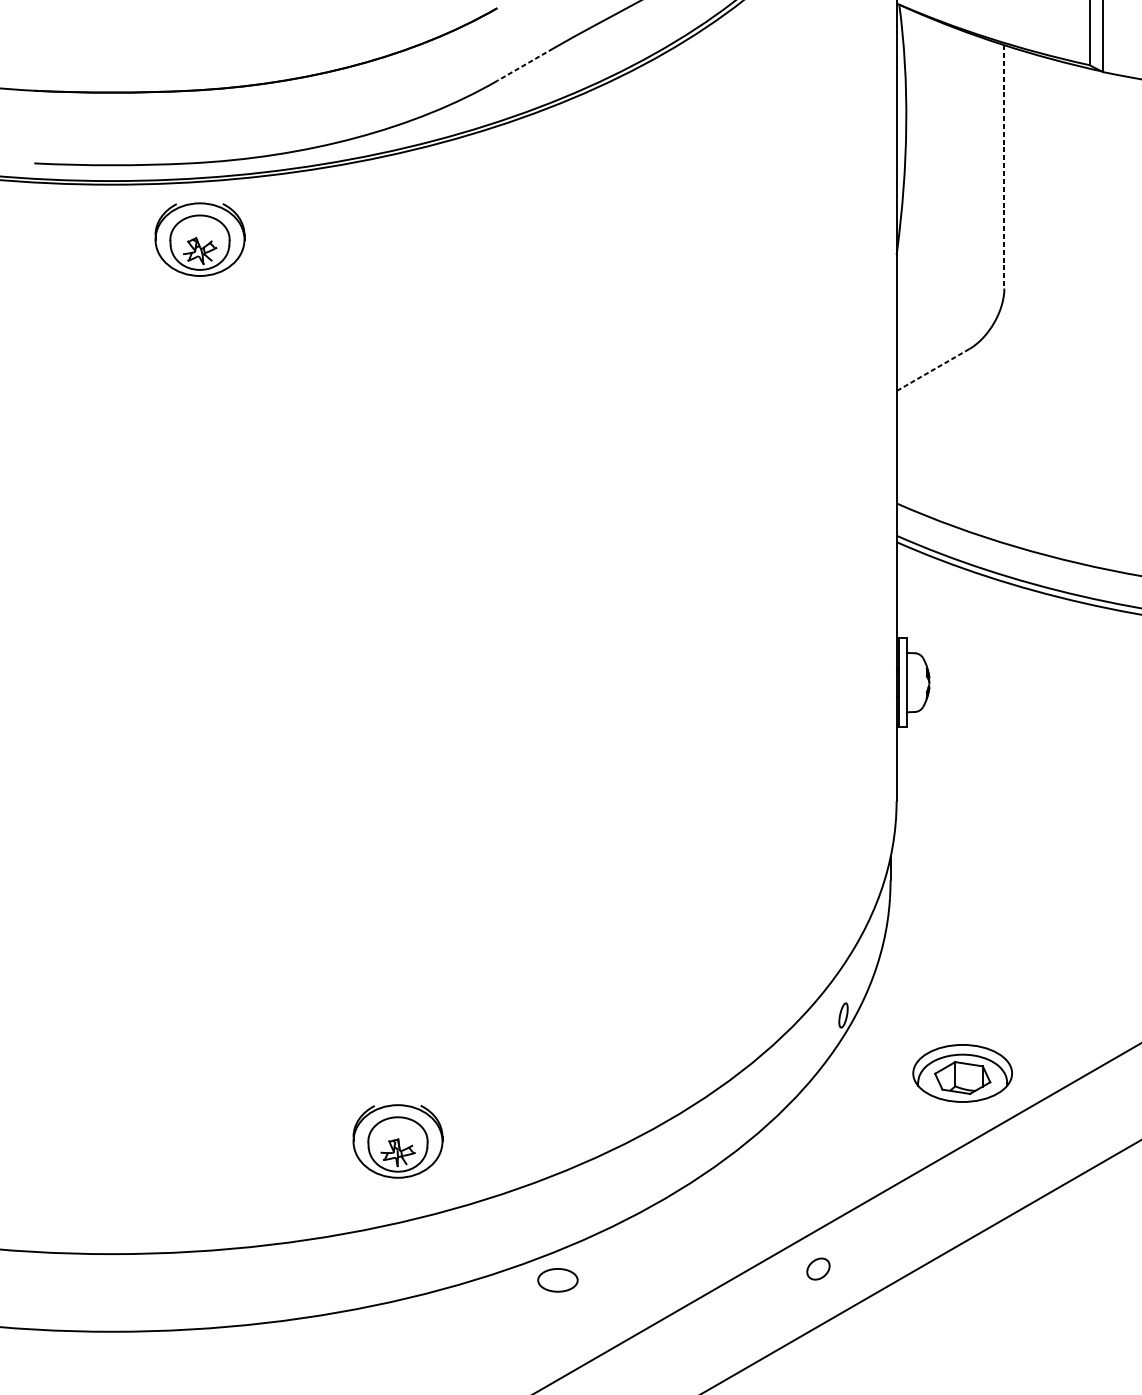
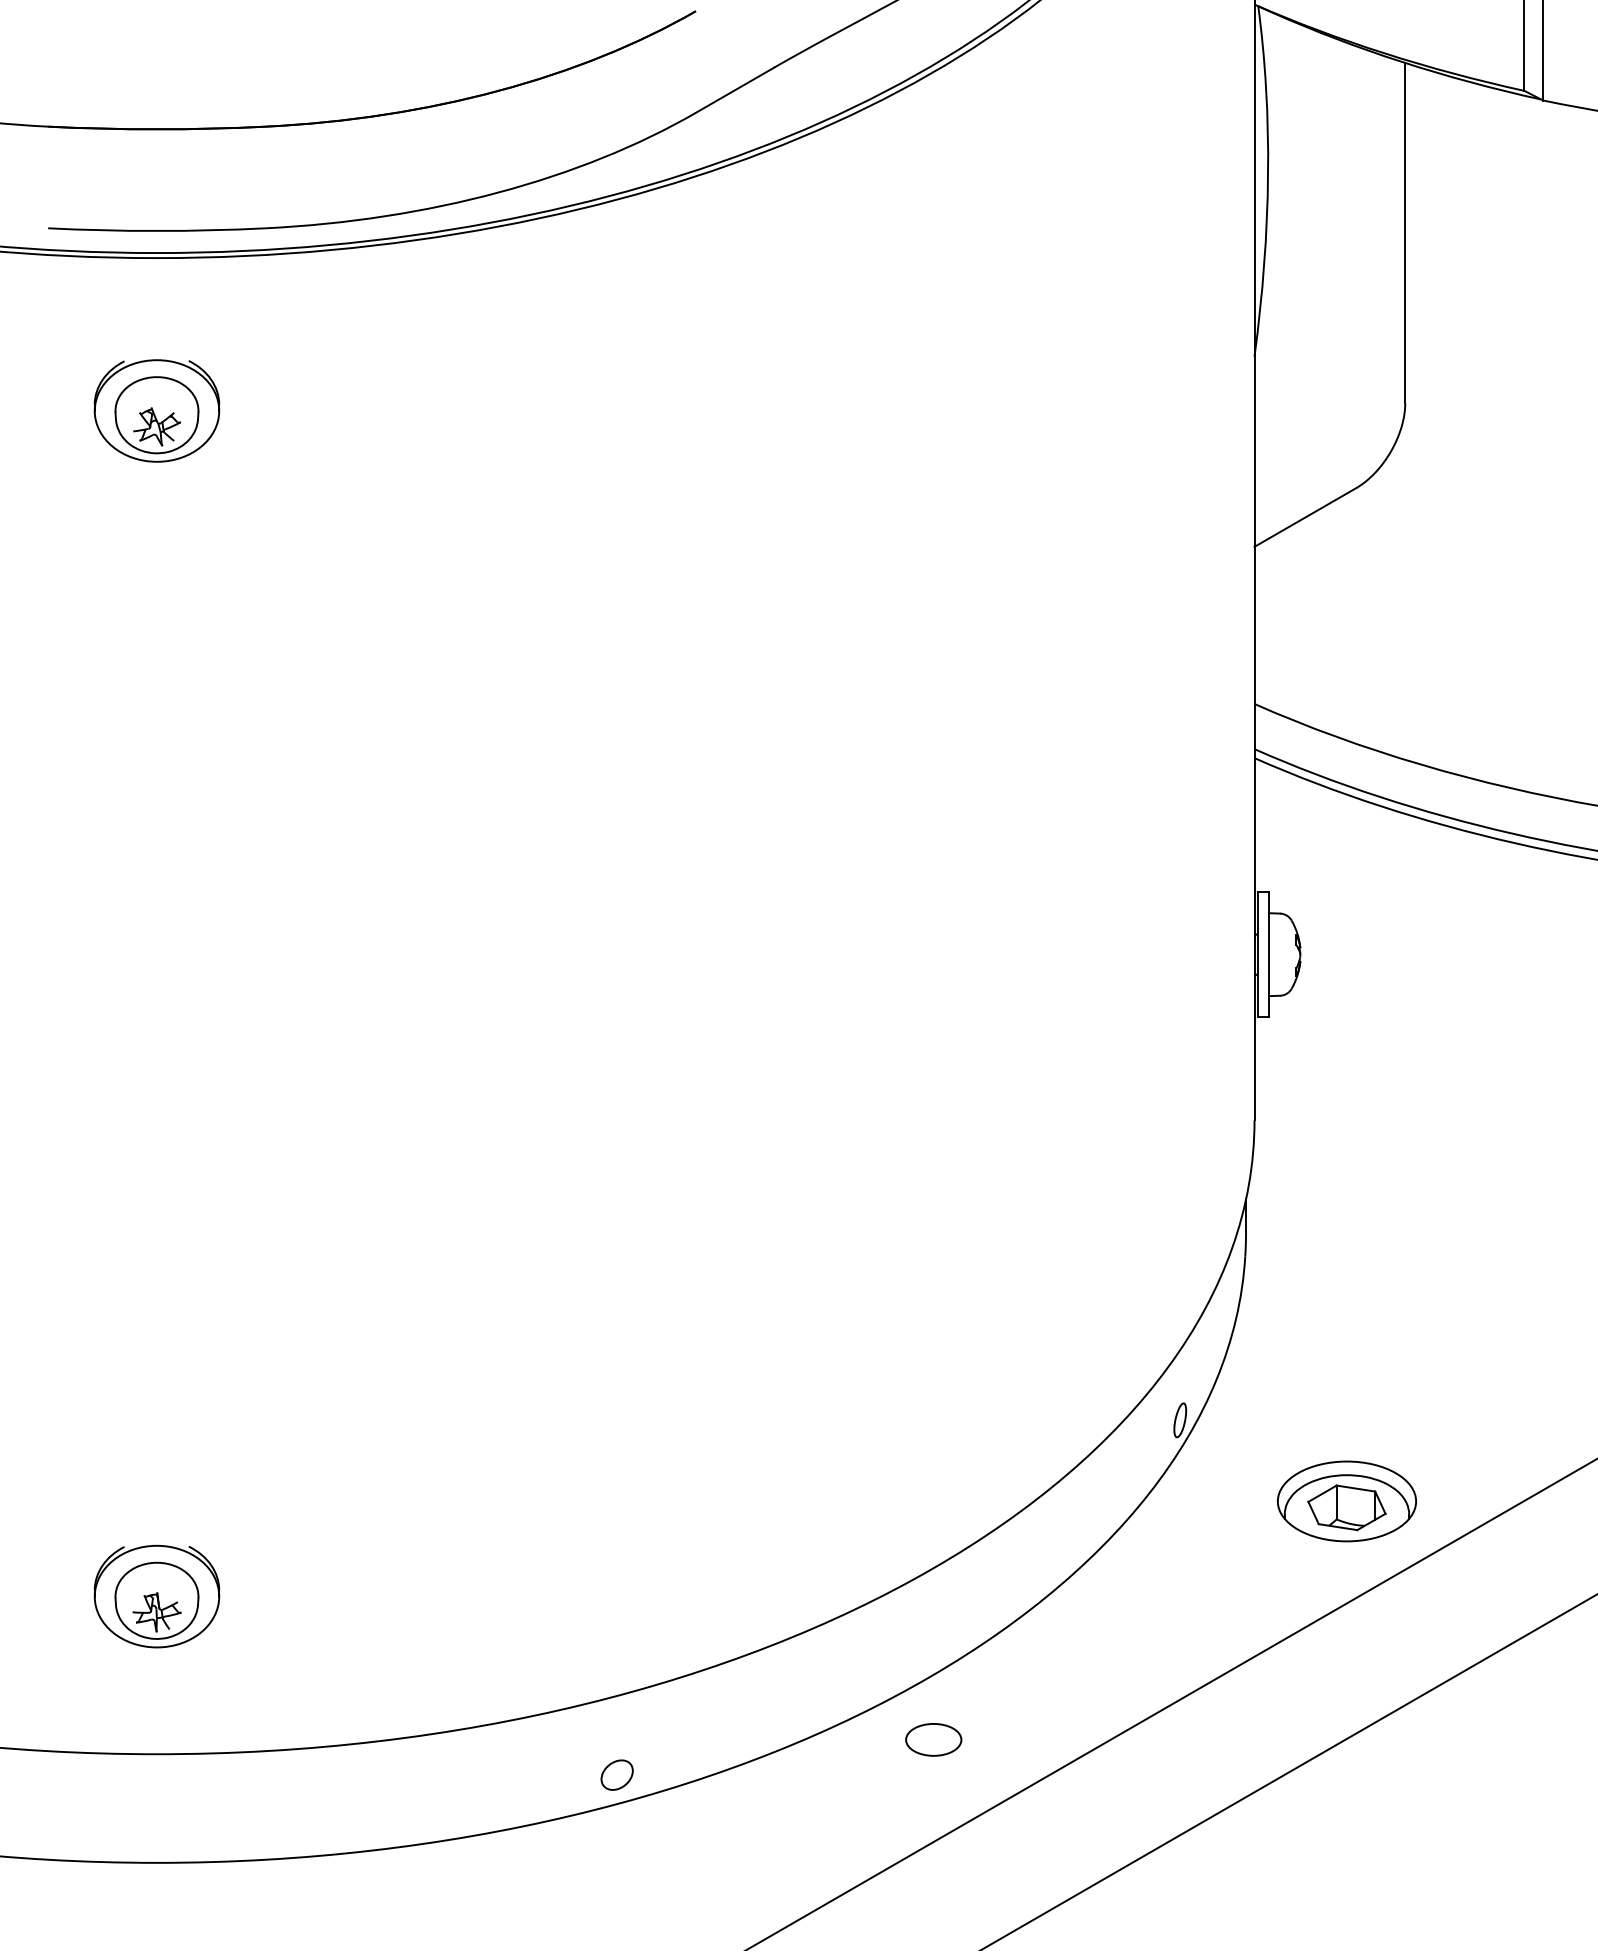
line: (524, 64) -> (734, 90), dashed -> solid
line: (1004, 167) -> (1405, 233), dashed -> solid
part: (199, 239) -> (156, 410), moved
line: (933, 370) -> (1305, 517), dashed -> solid
part: (397, 1141) -> (156, 1596), moved
part: (817, 1268) -> (616, 1774), moved
part: (557, 1280) -> (933, 1739), moved

